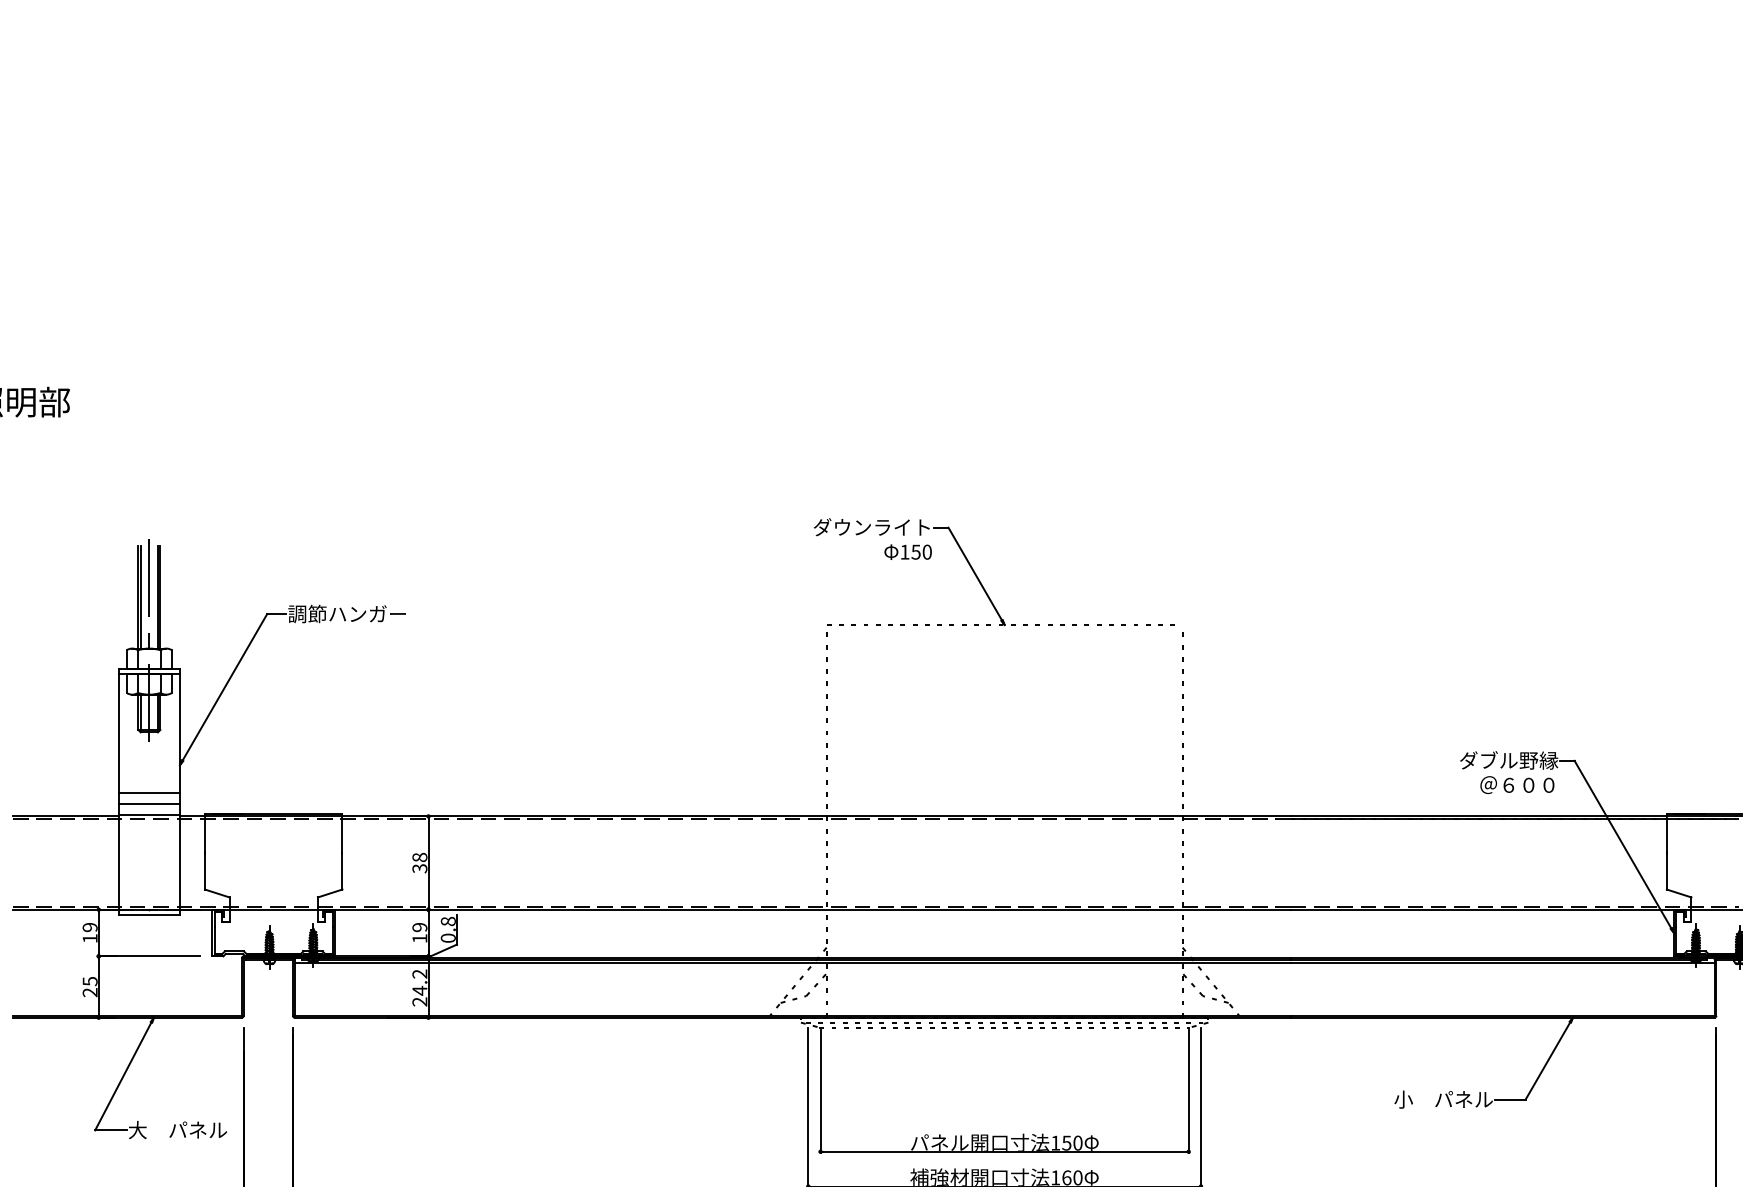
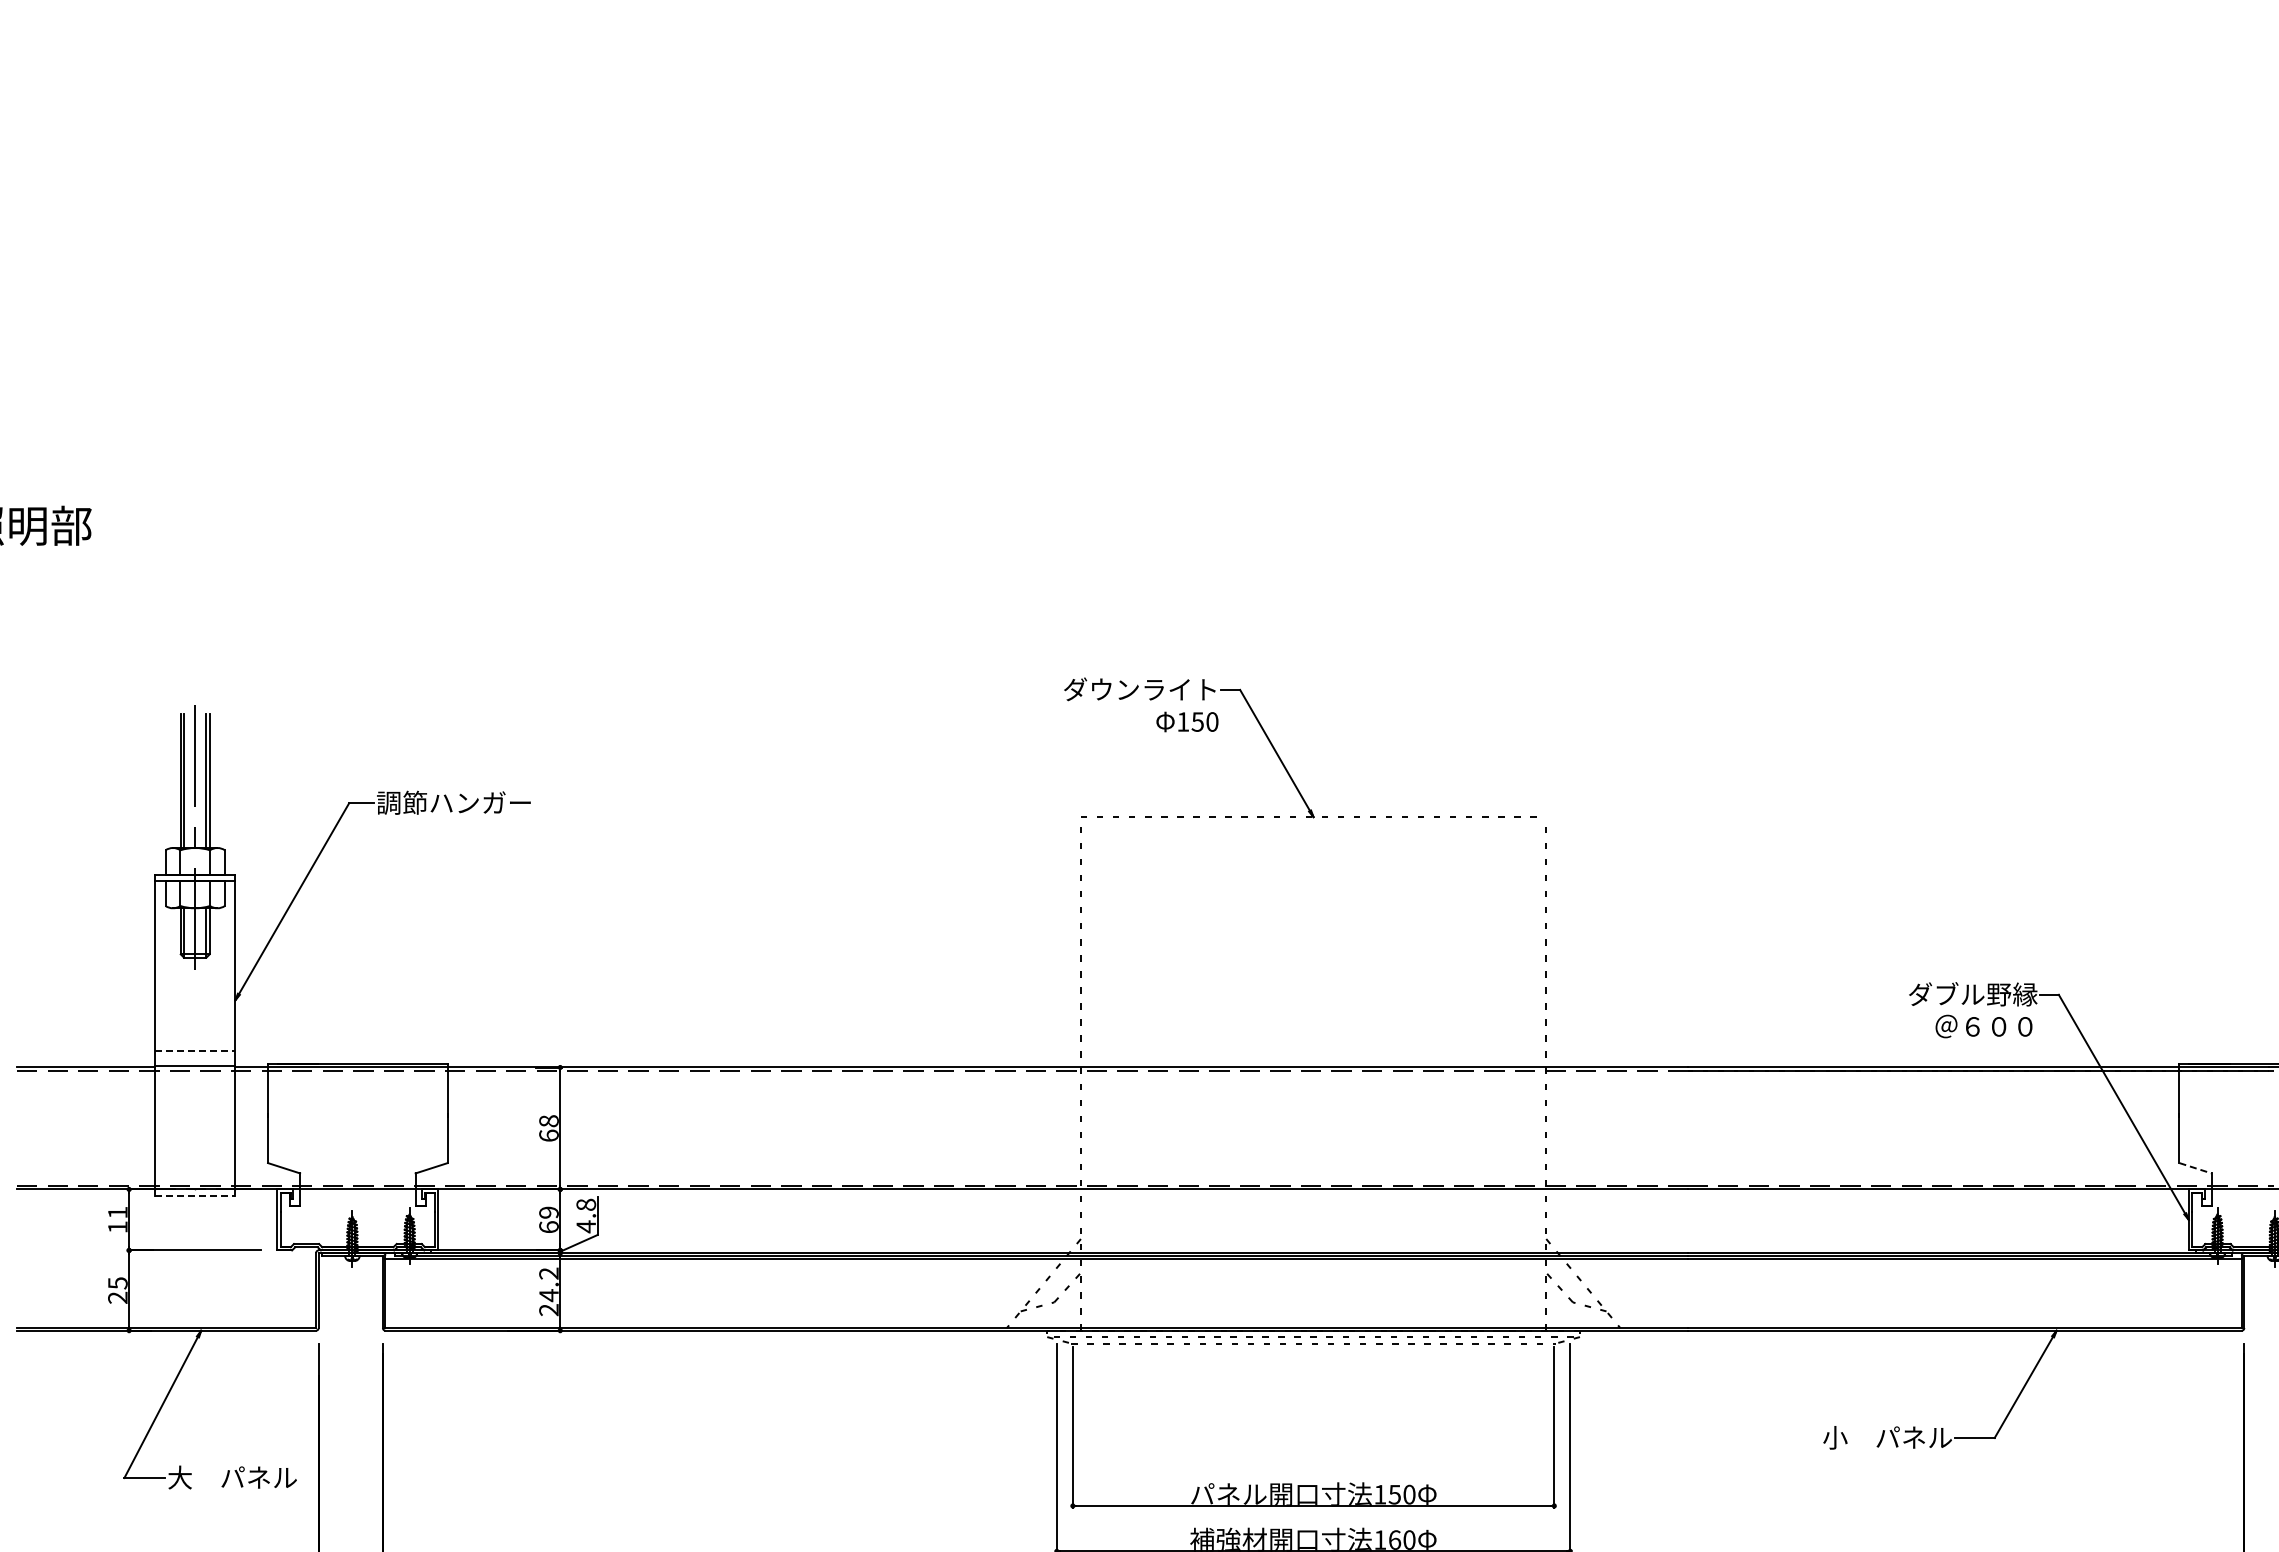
line: (149, 793) -> (195, 1037), removed
line: (149, 804) -> (195, 1051), solid -> dashed
text: (419, 868) -> (548, 1135), 38 -> 68
line: (1679, 893) -> (2195, 1168), solid -> dashed
line: (149, 914) -> (195, 1195), solid -> dashed
text: (89, 927) -> (117, 1212), 19 -> 11
text: (419, 938) -> (548, 1226), 19 -> 69
text: (448, 938) -> (586, 1226), 0.8 -> 4.8

